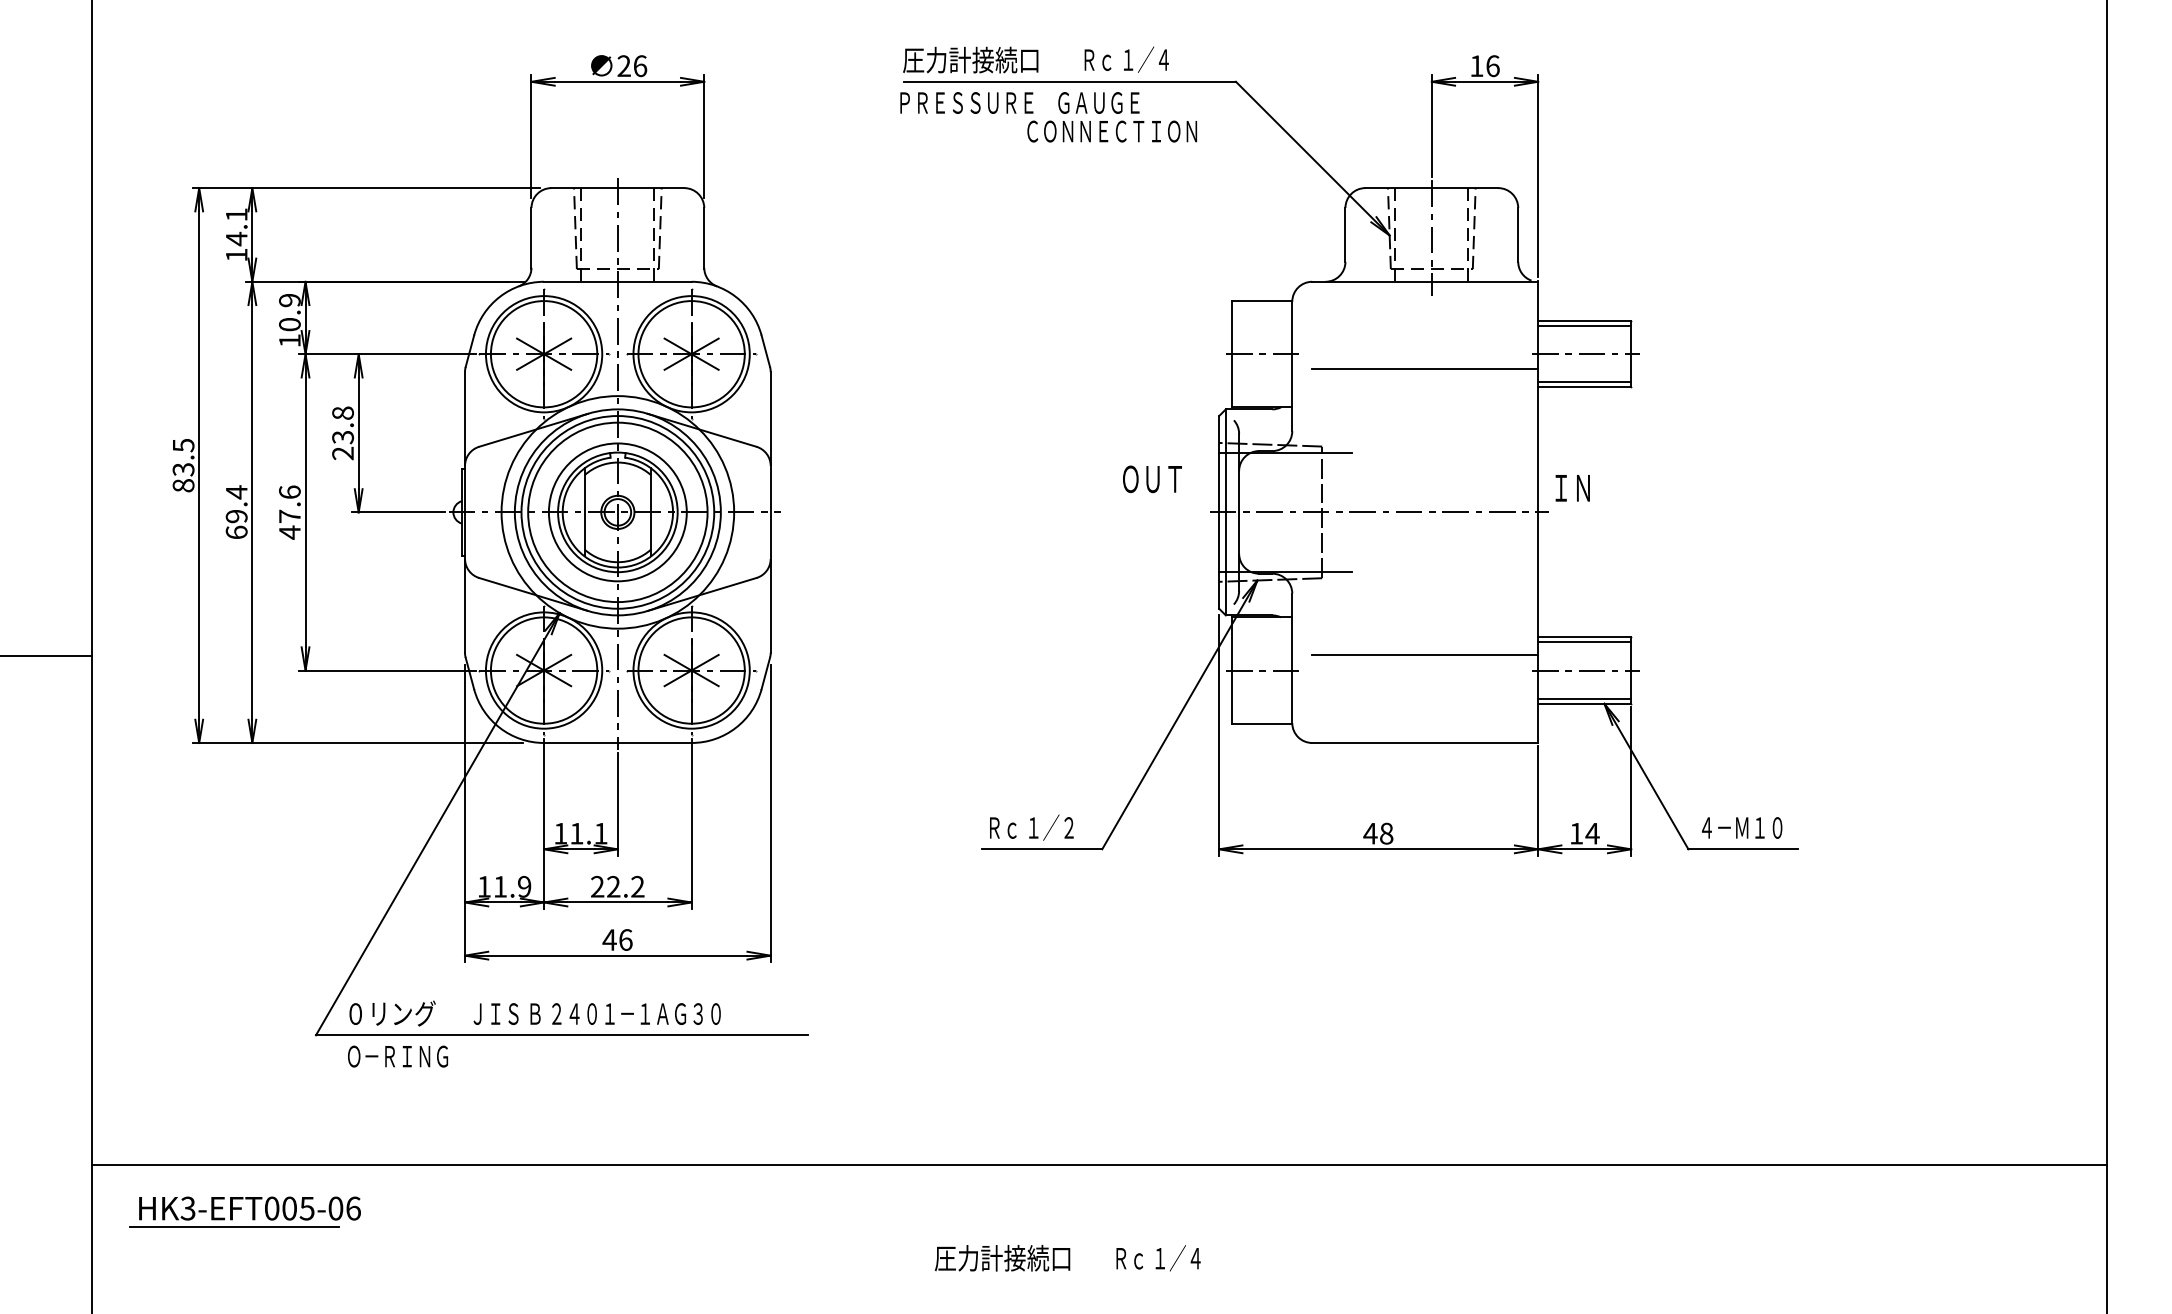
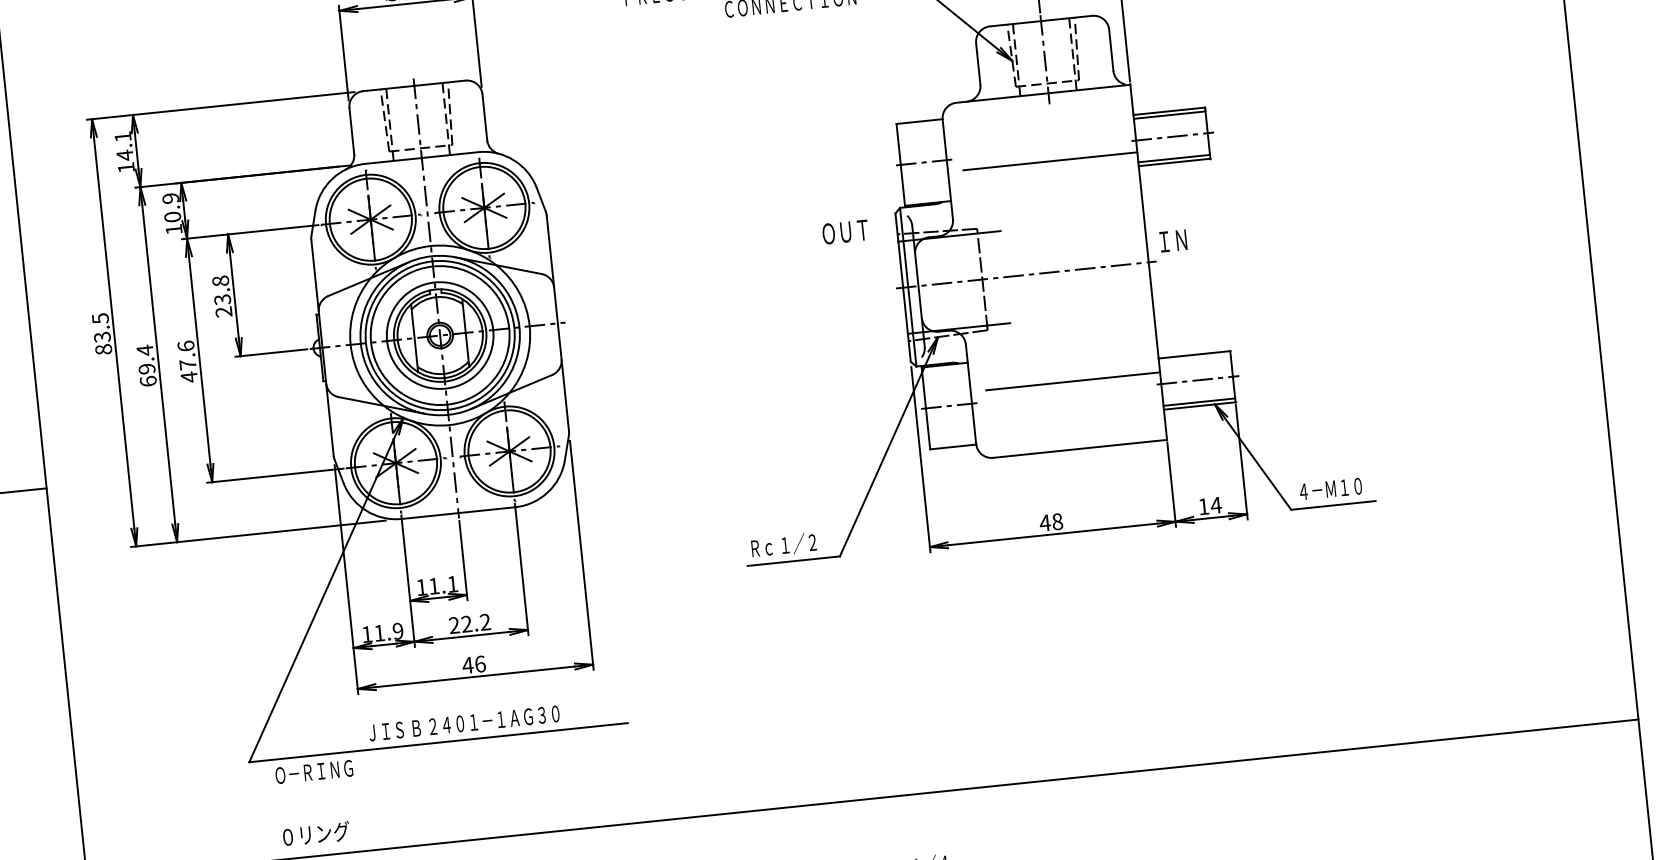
text: (1152, 479) -> (845, 232), moved
line: (1584, 642) -> (1194, 358), removed
text: (392, 1013) -> (316, 834), moved

